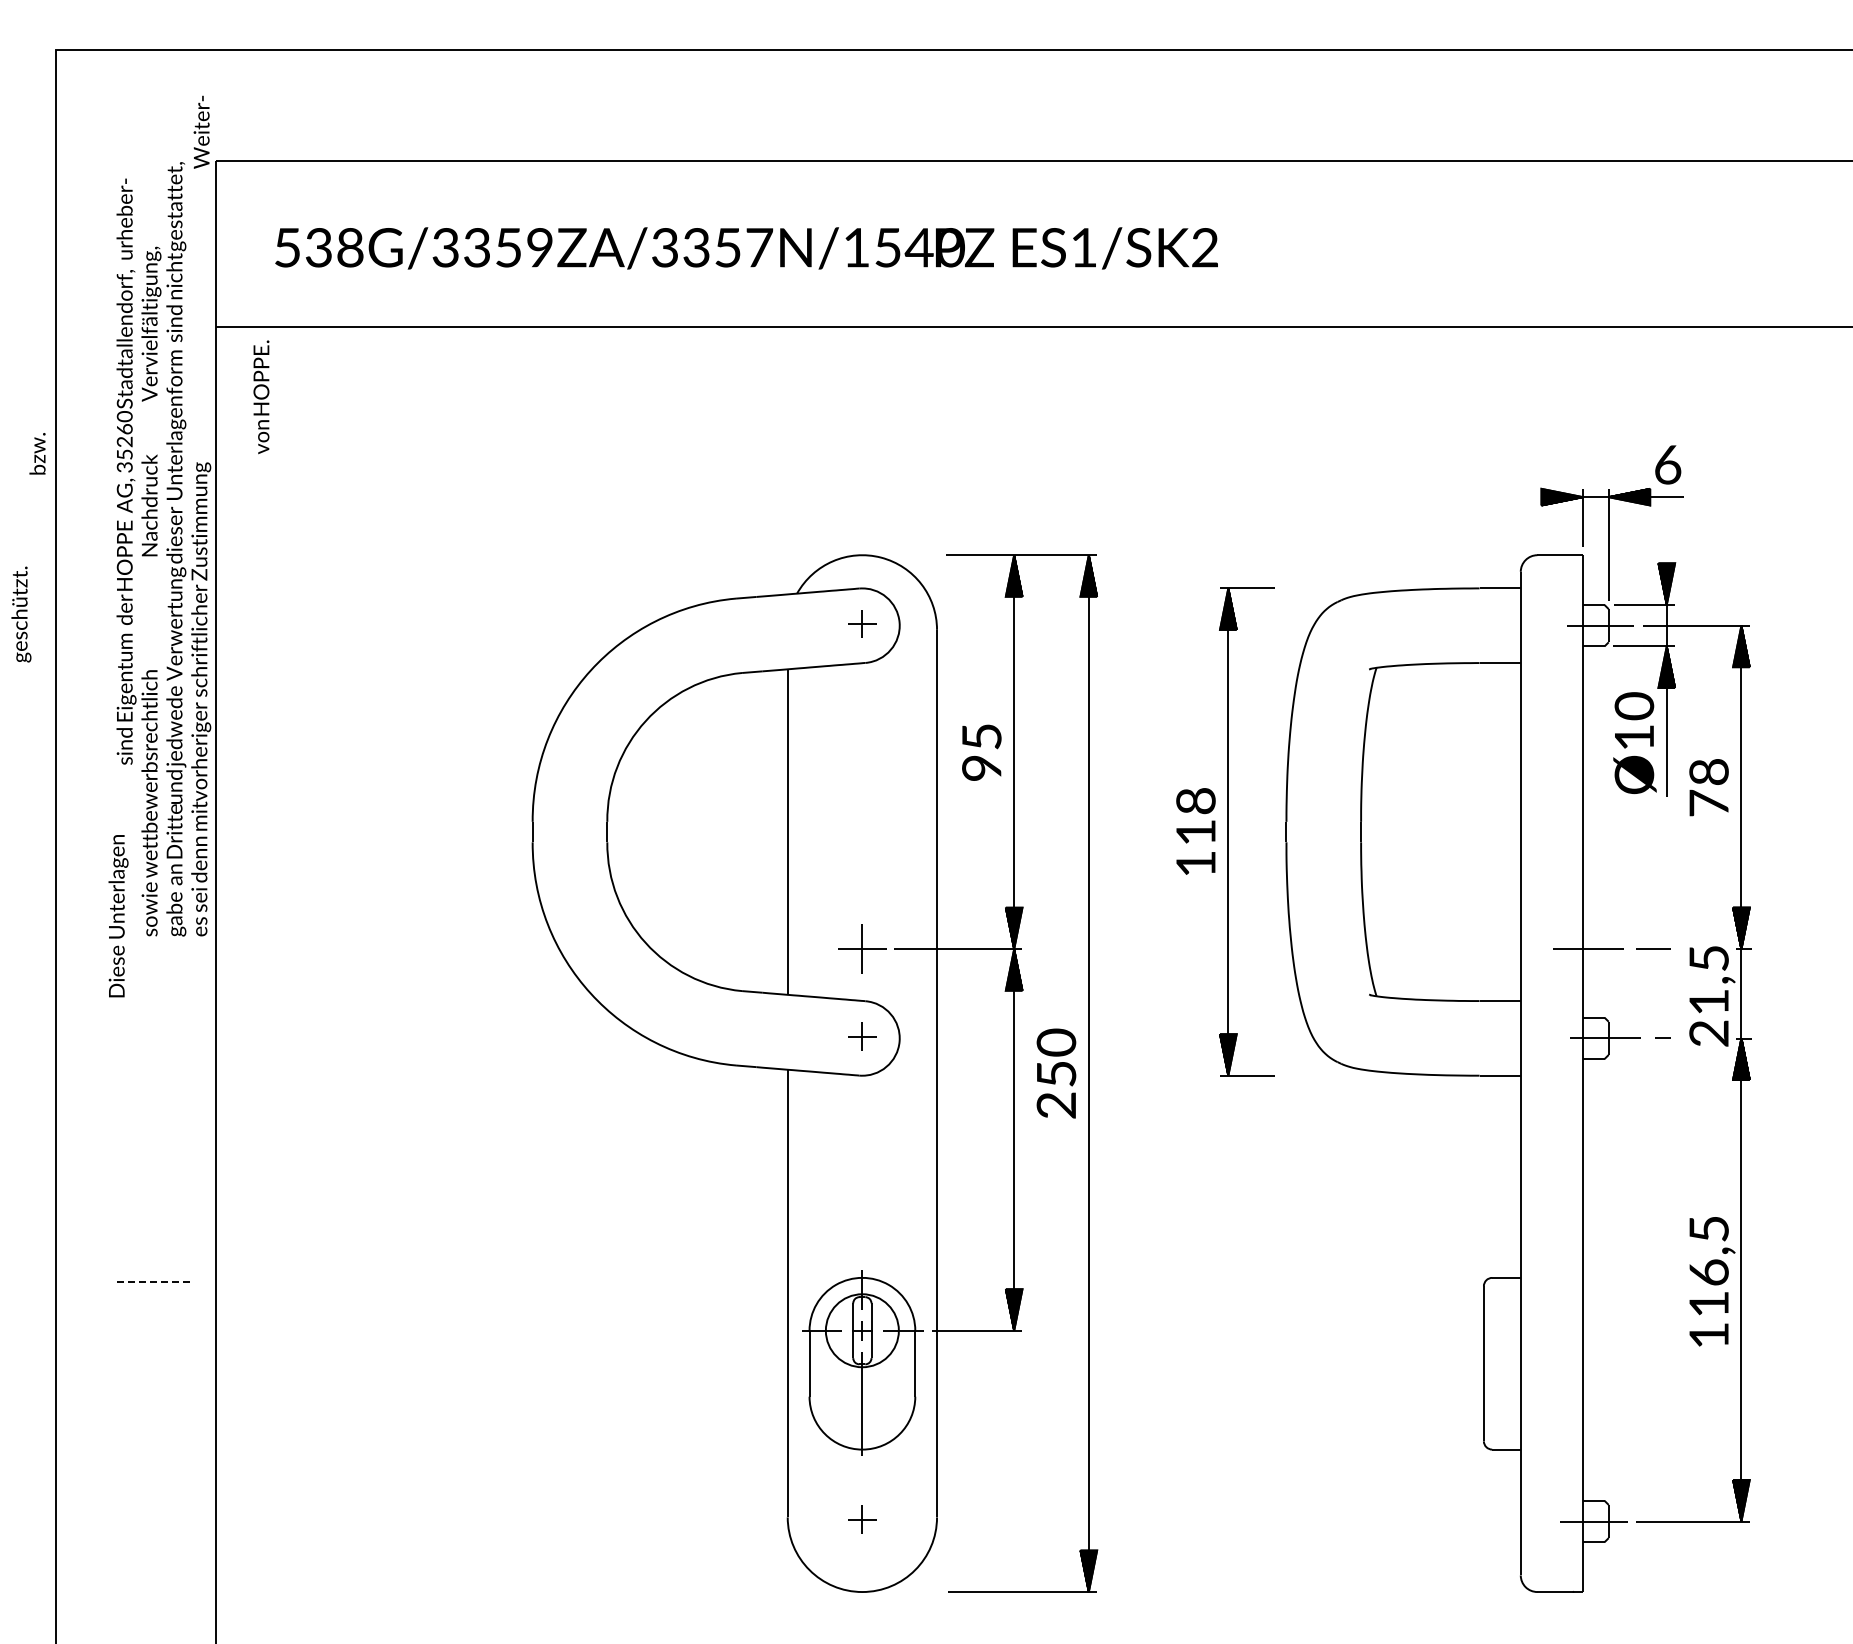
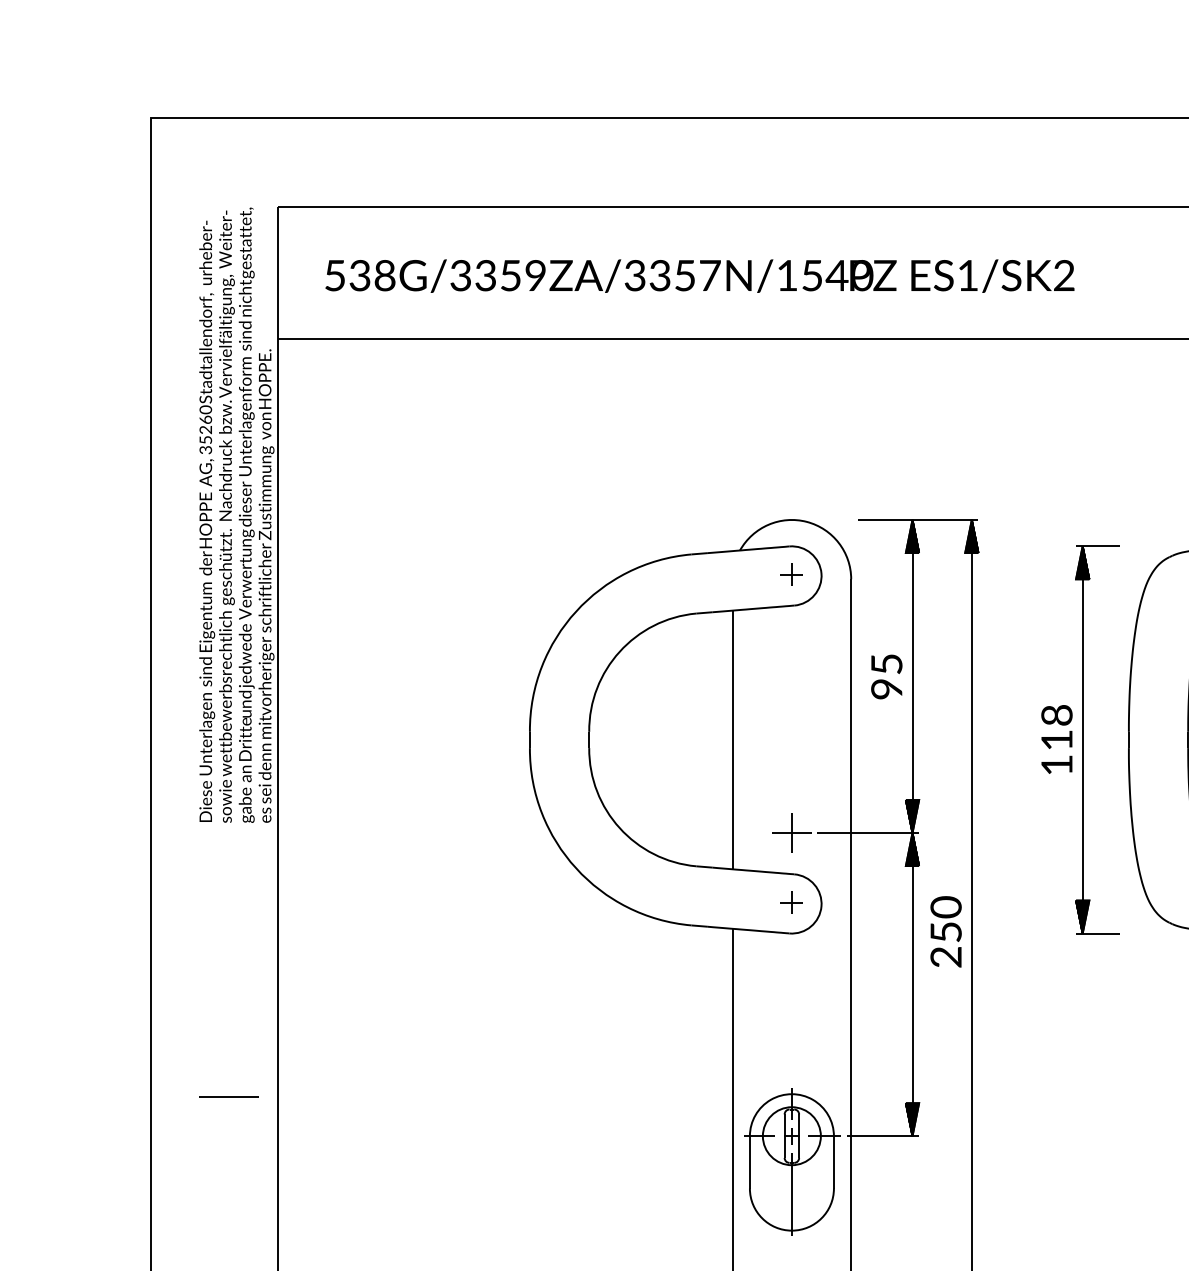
text: (201, 131) -> (225, 238), moved
text: (261, 397) -> (265, 394), moved
text: (37, 453) -> (225, 416), moved
text: (21, 614) -> (227, 567), moved
text: (118, 916) -> (207, 757), moved
line: (154, 1281) -> (229, 1097), dashed -> solid

